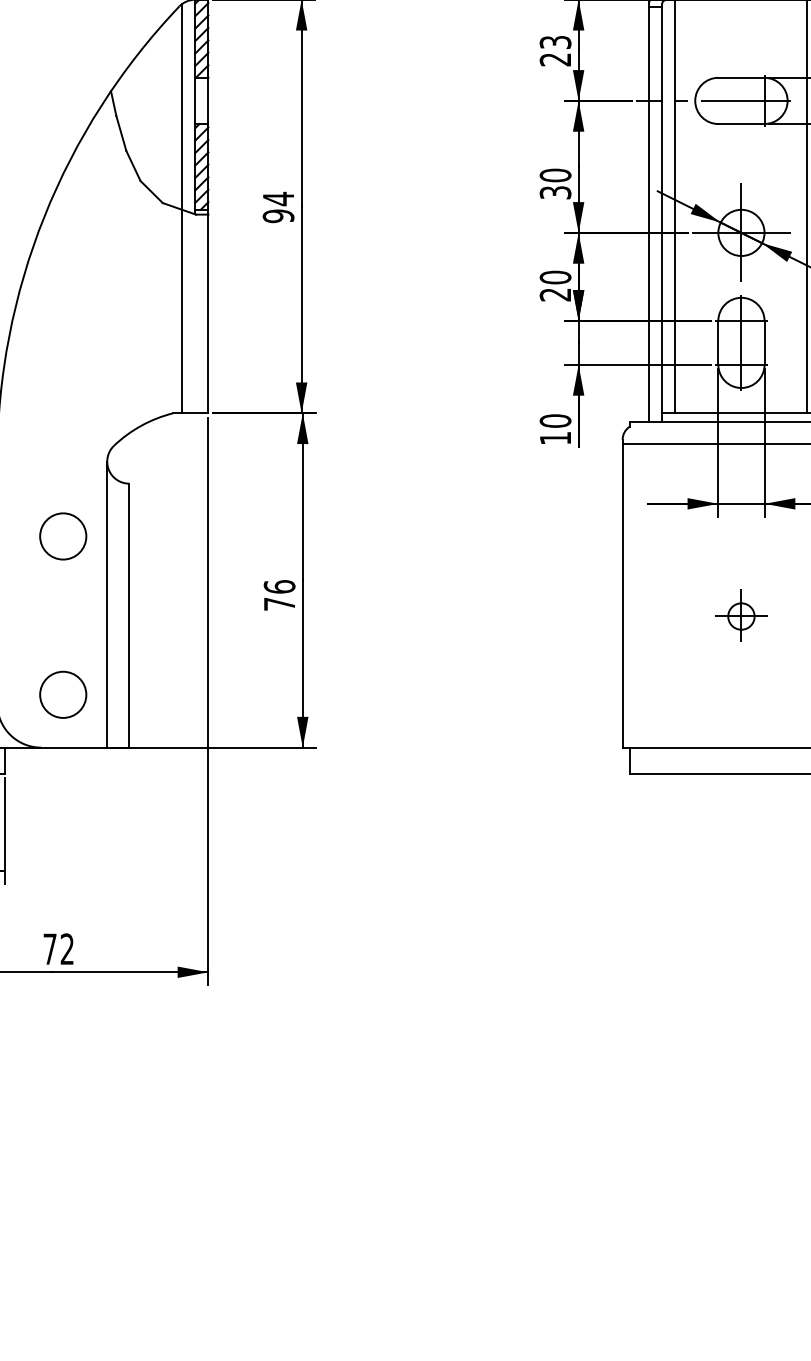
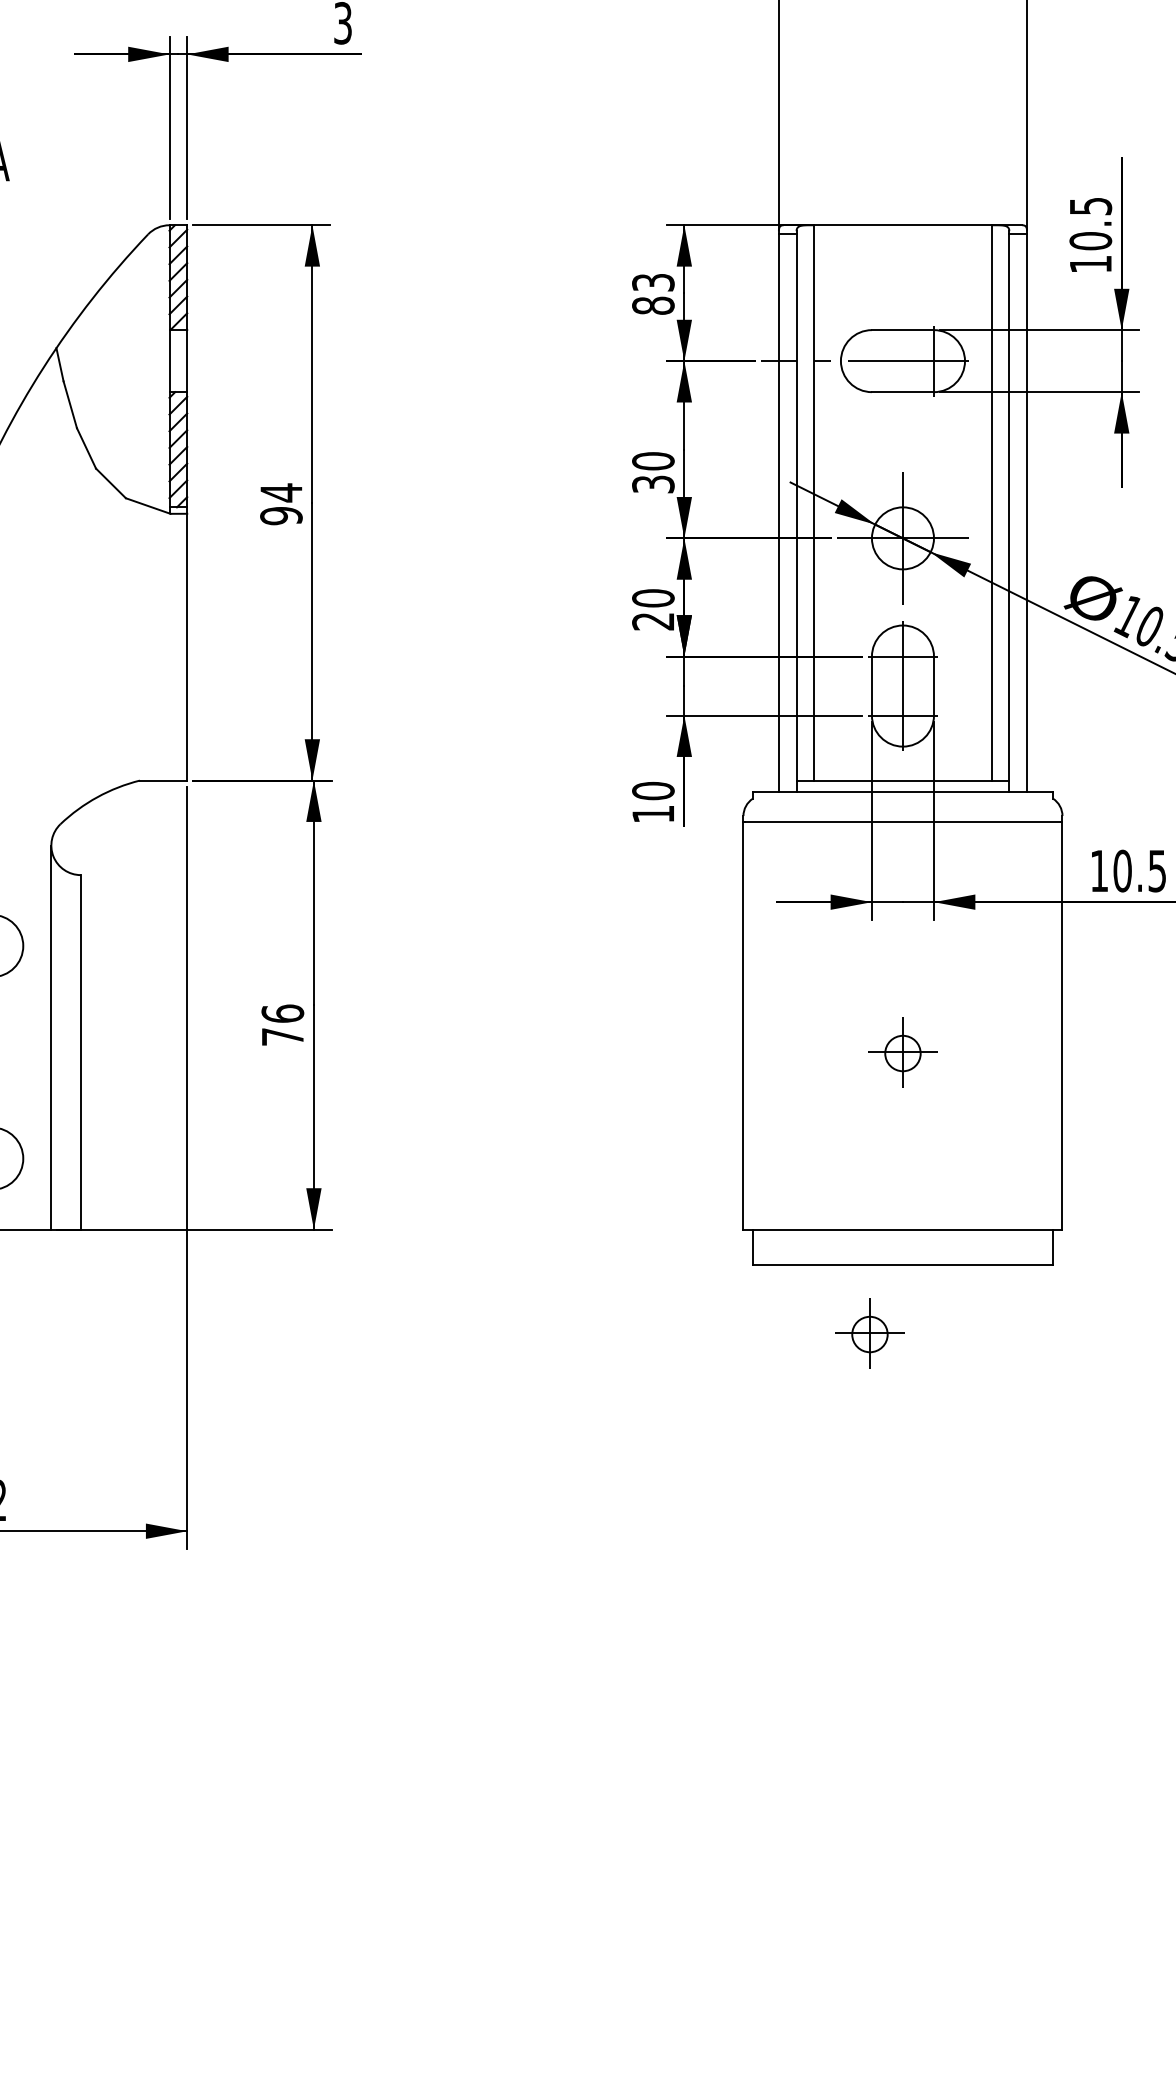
text: (555, 59) -> (653, 305), 23 -> 83
line: (181, 208) -> (151, 505), removed
part: (716, 825) -> (869, 1333), added

